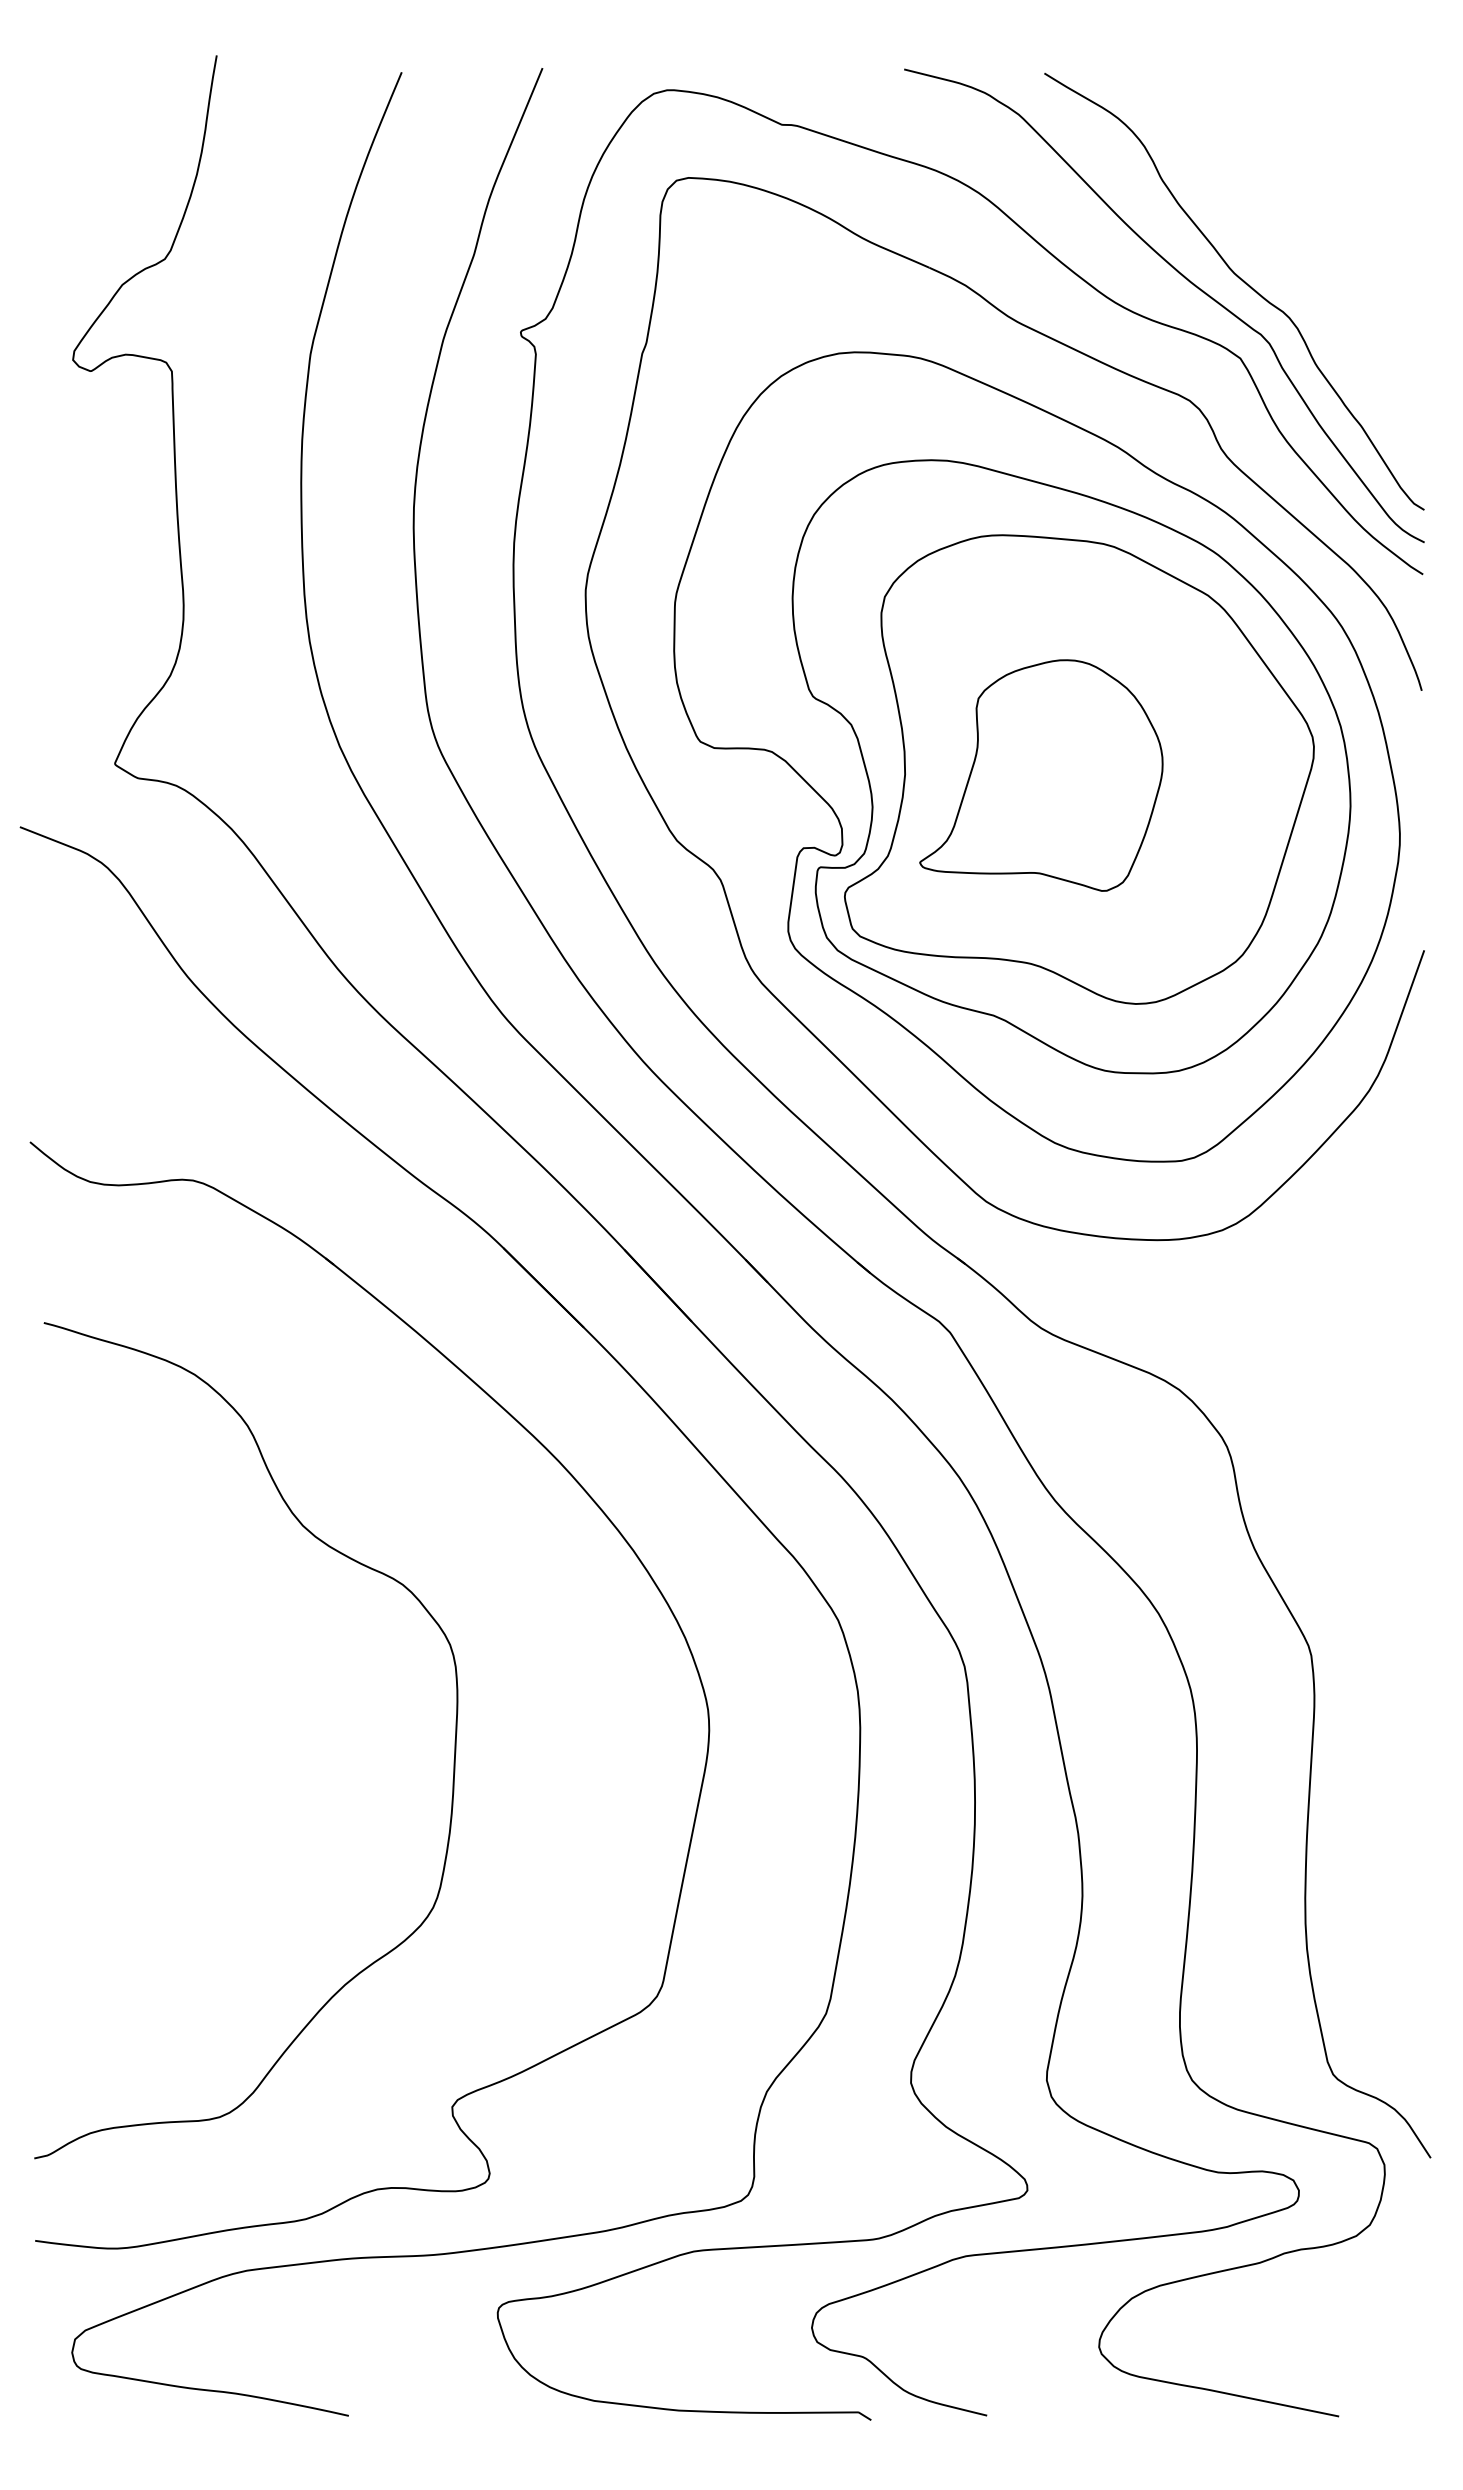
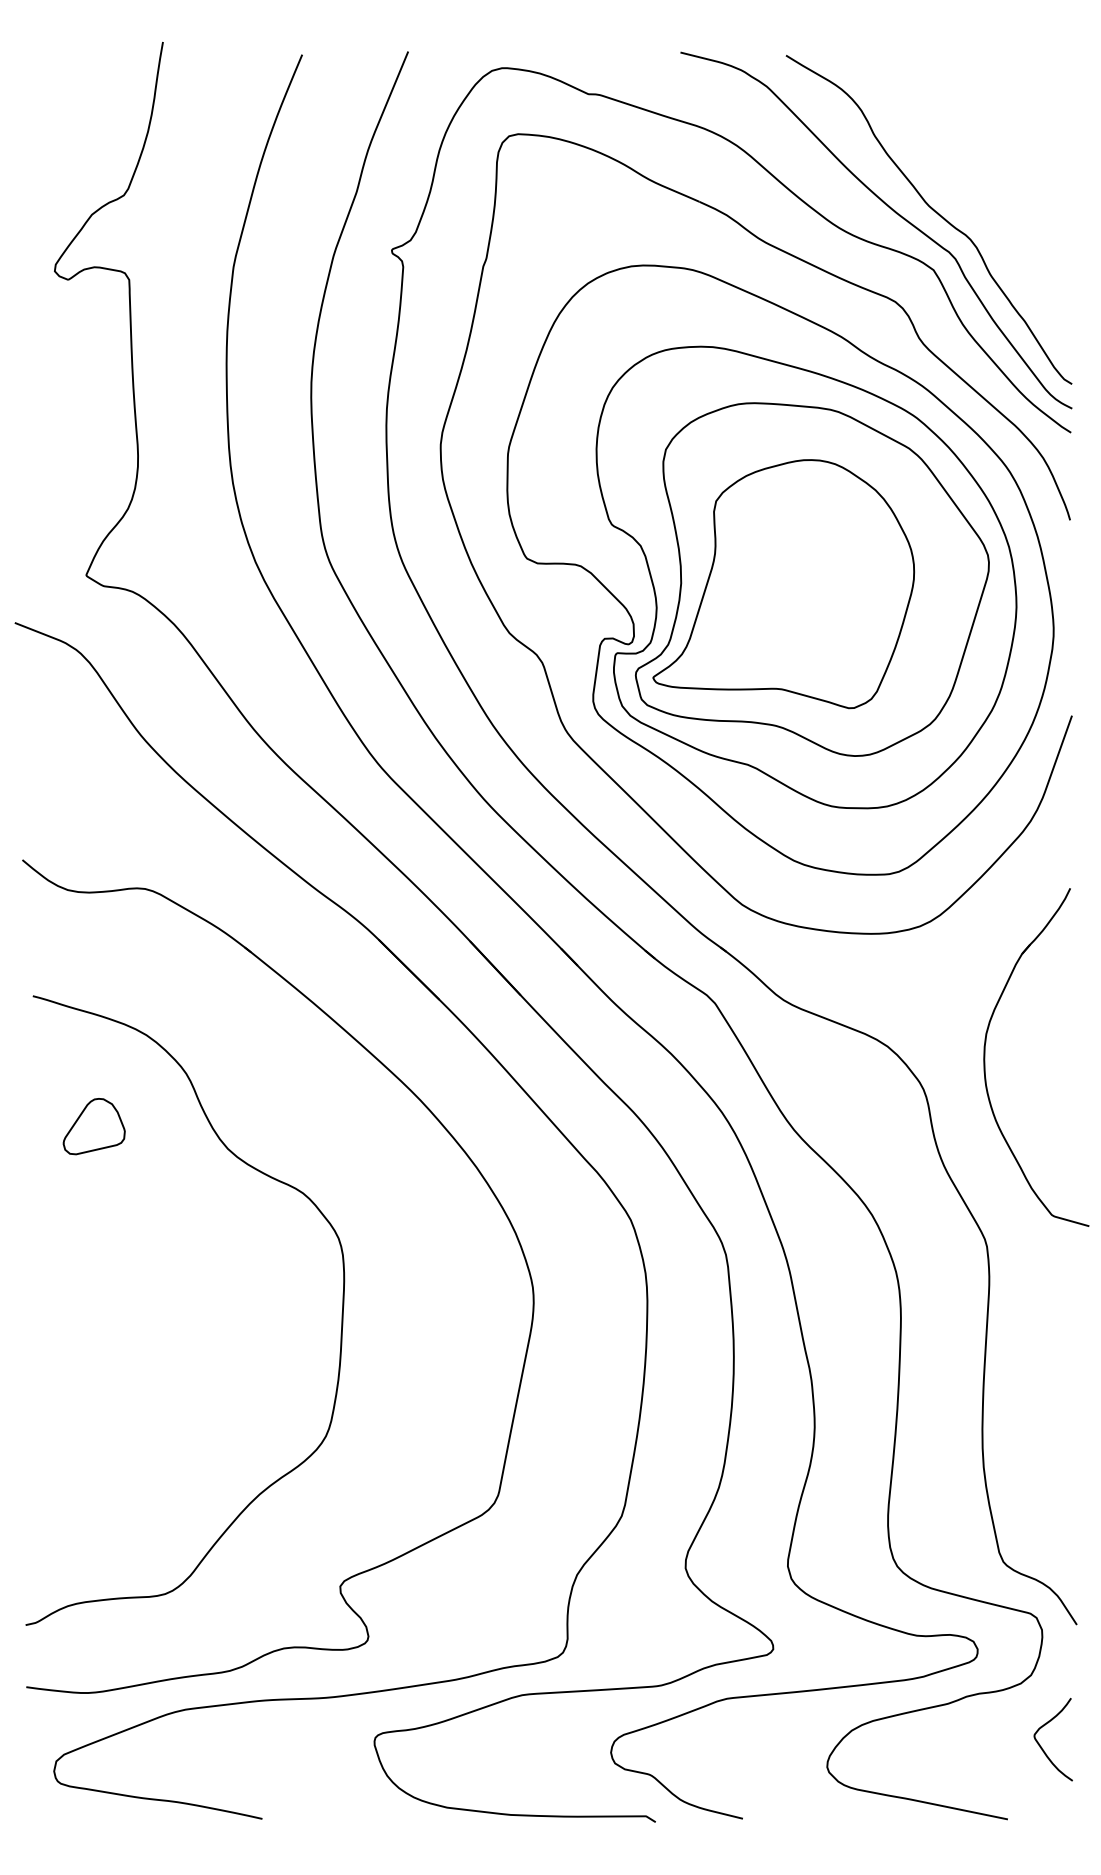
part: (1041, 775) -> (783, 584), size x1.43
part: (1308, 1404) -> (984, 1057), added
part: (124, 1495) -> (93, 1126), added
curve: (1383, 2319) -> (1041, 1746), added

